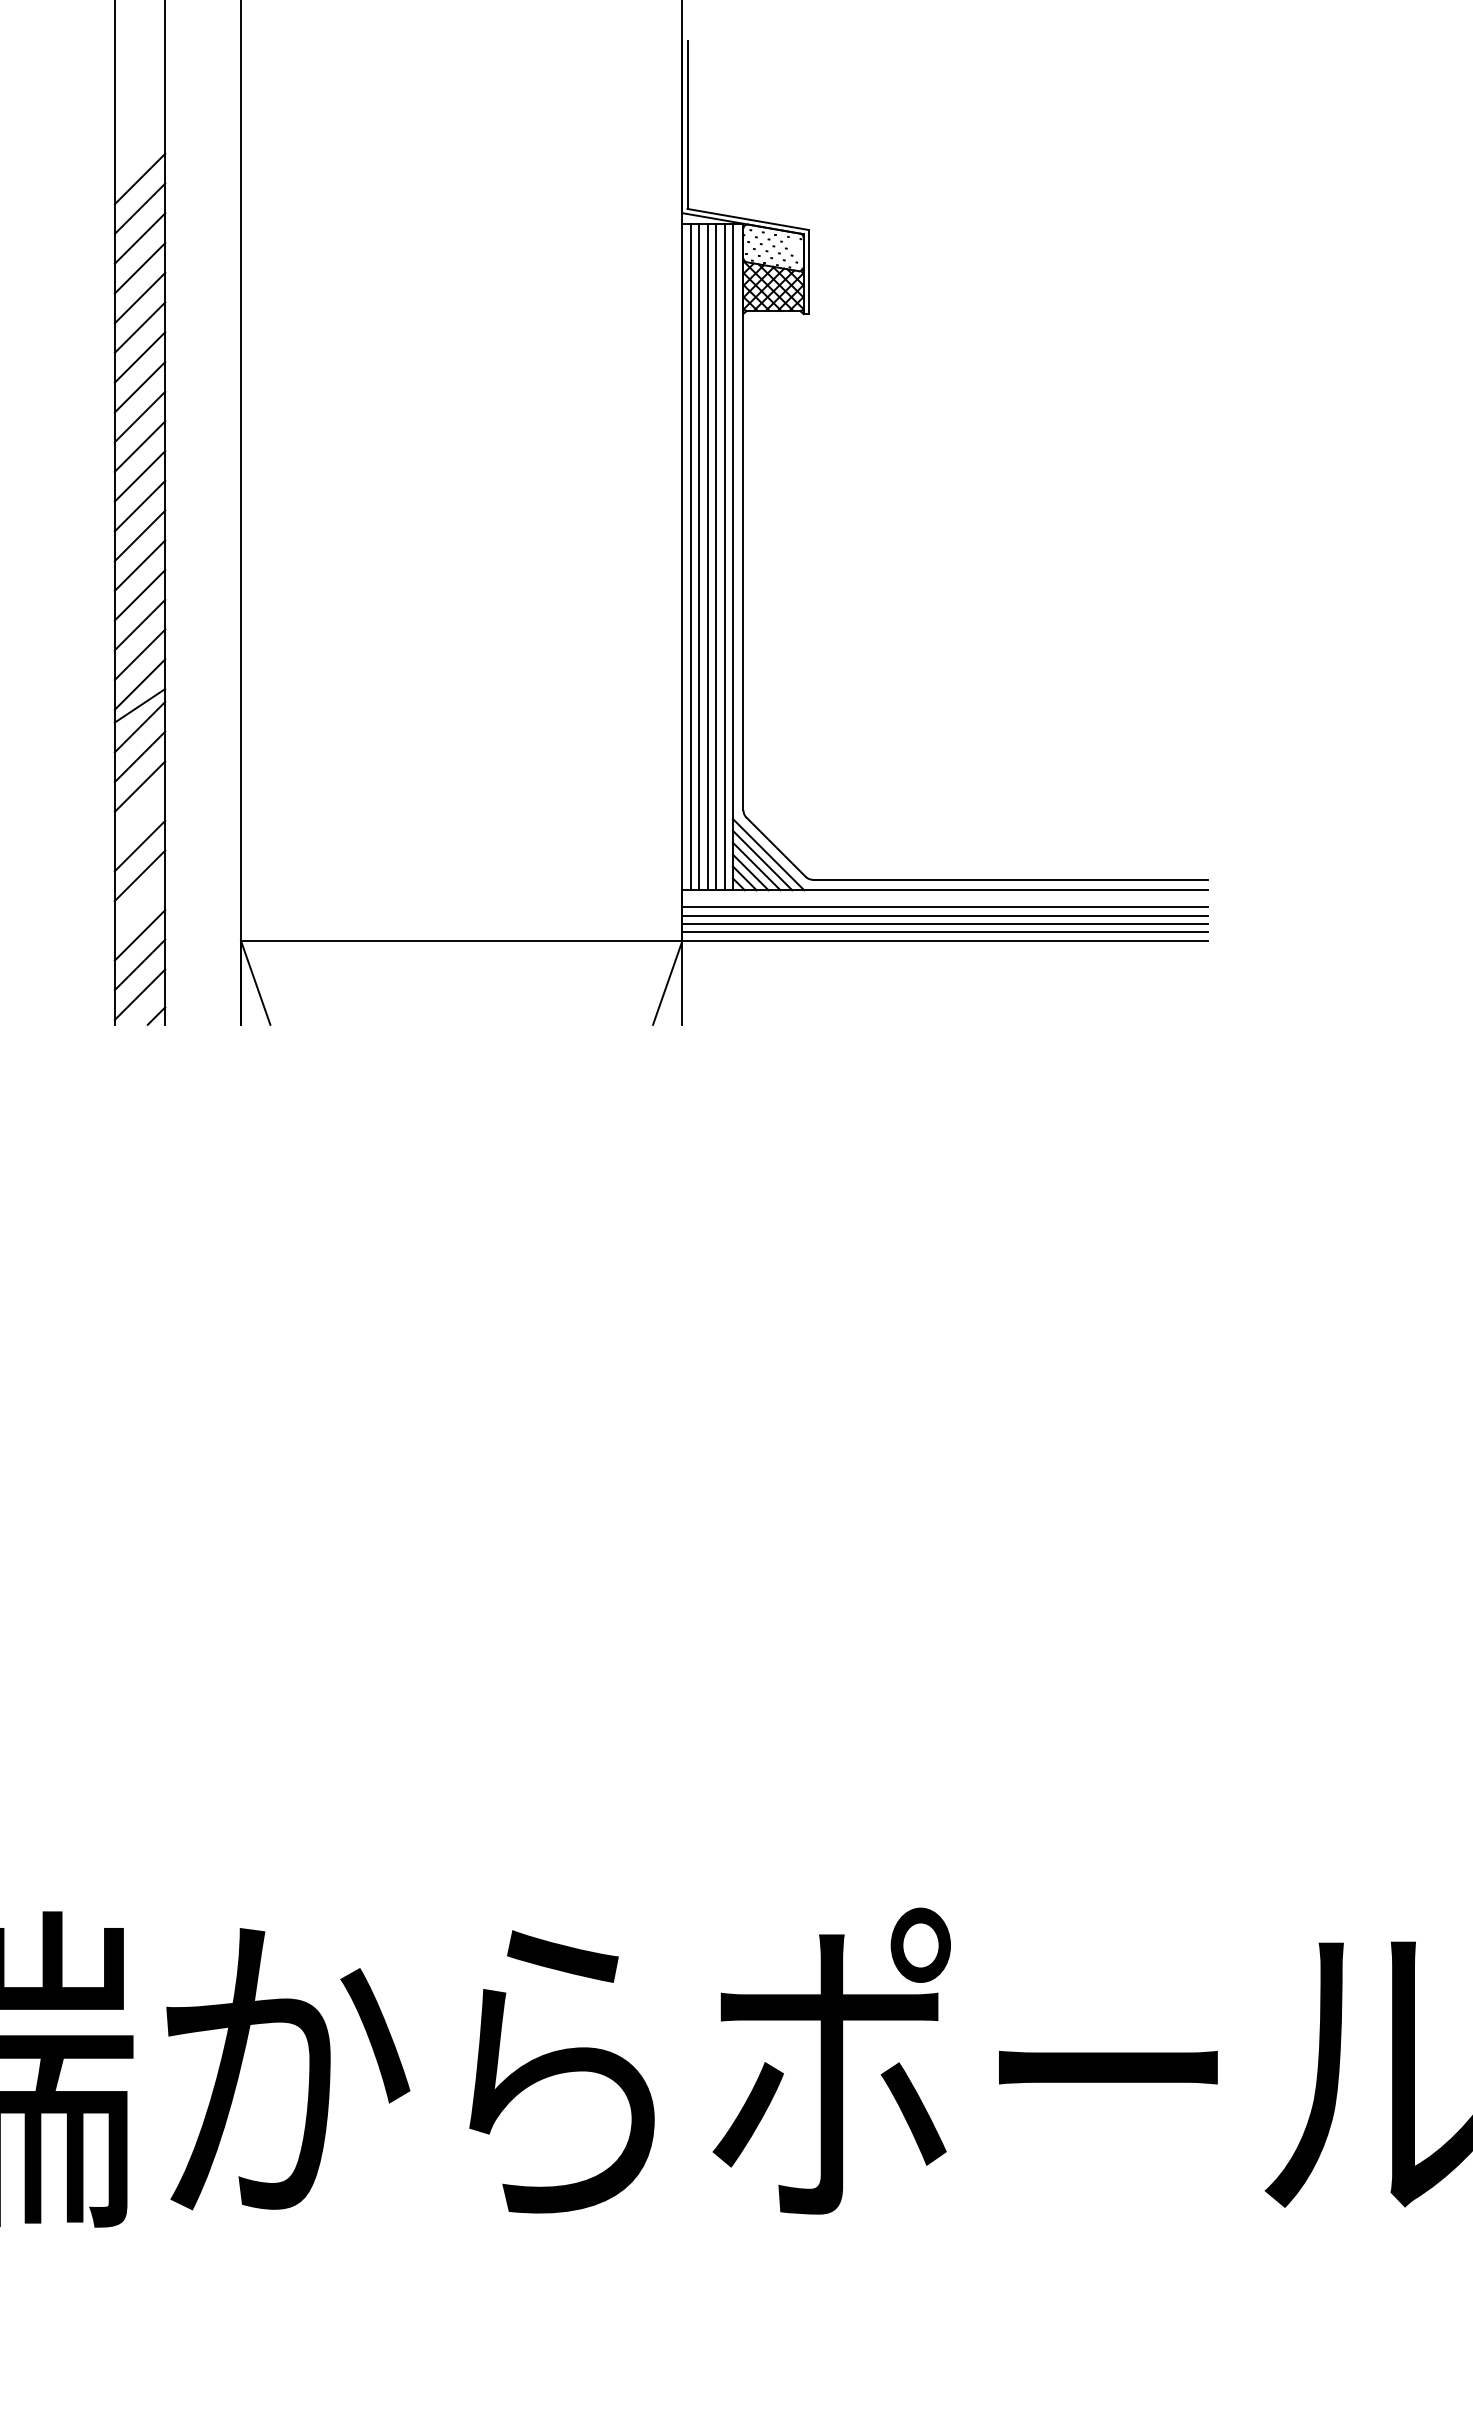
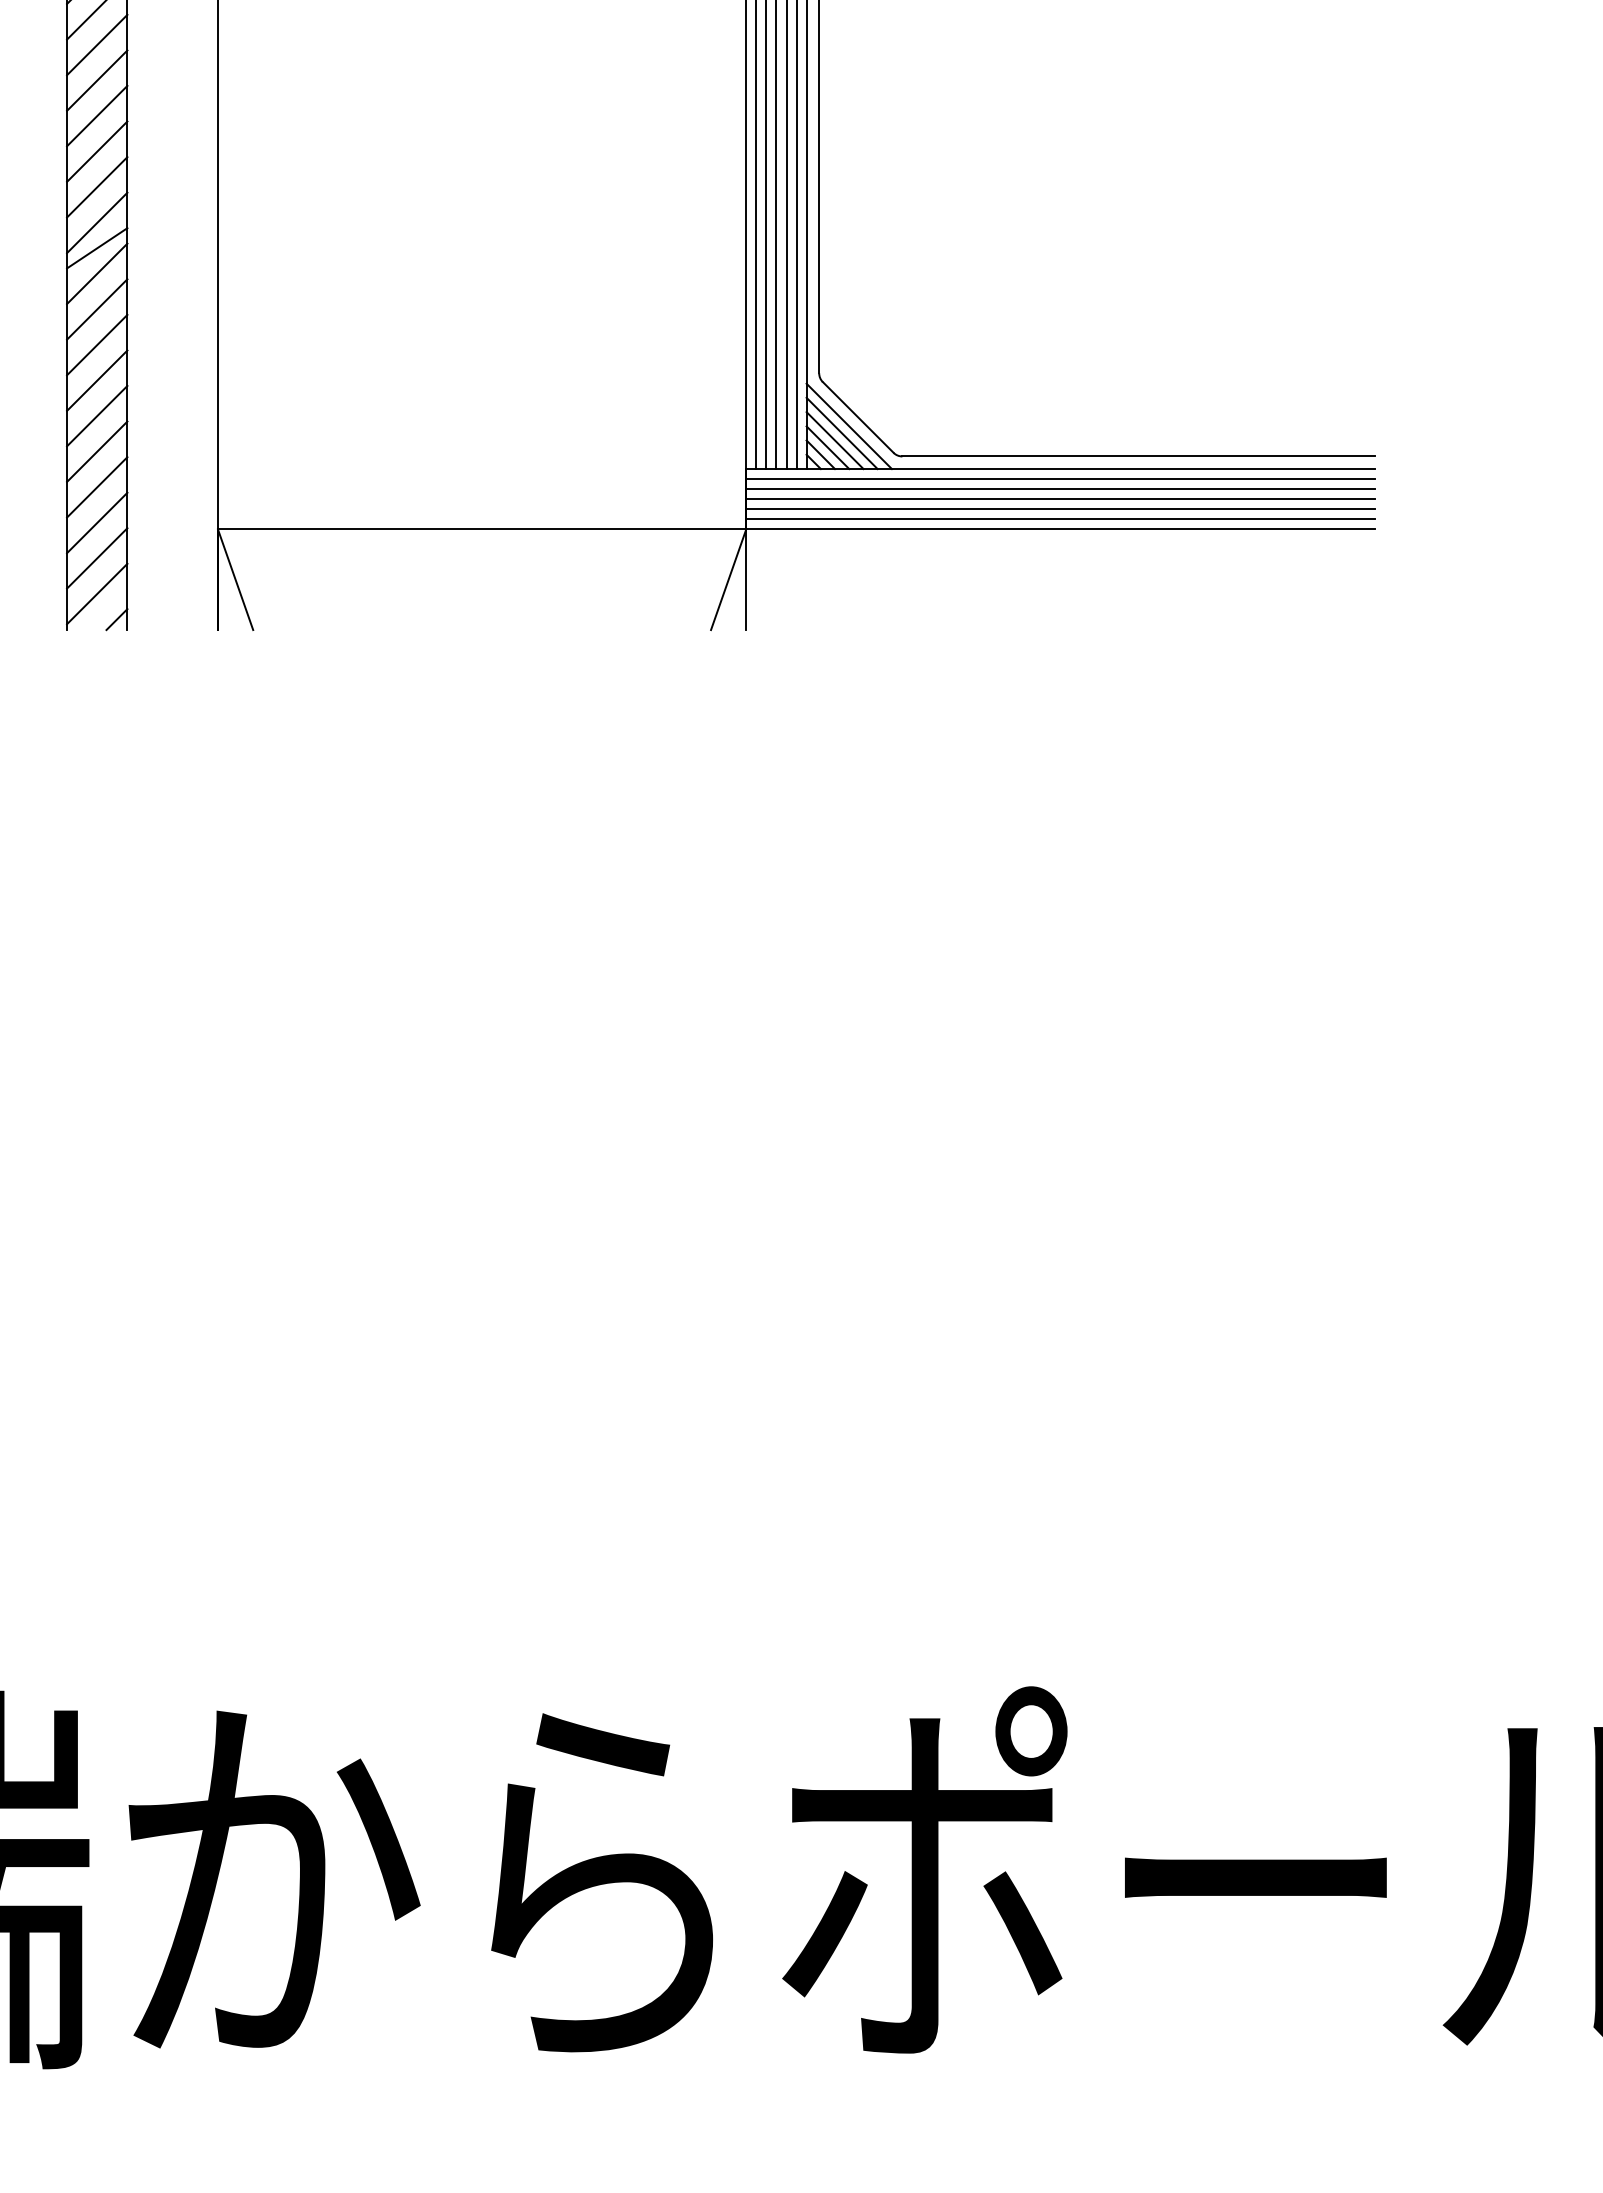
line: (139, 816) -> (96, 380), added
line: (944, 898) -> (1059, 478), added
line: (139, 905) -> (96, 487), added

